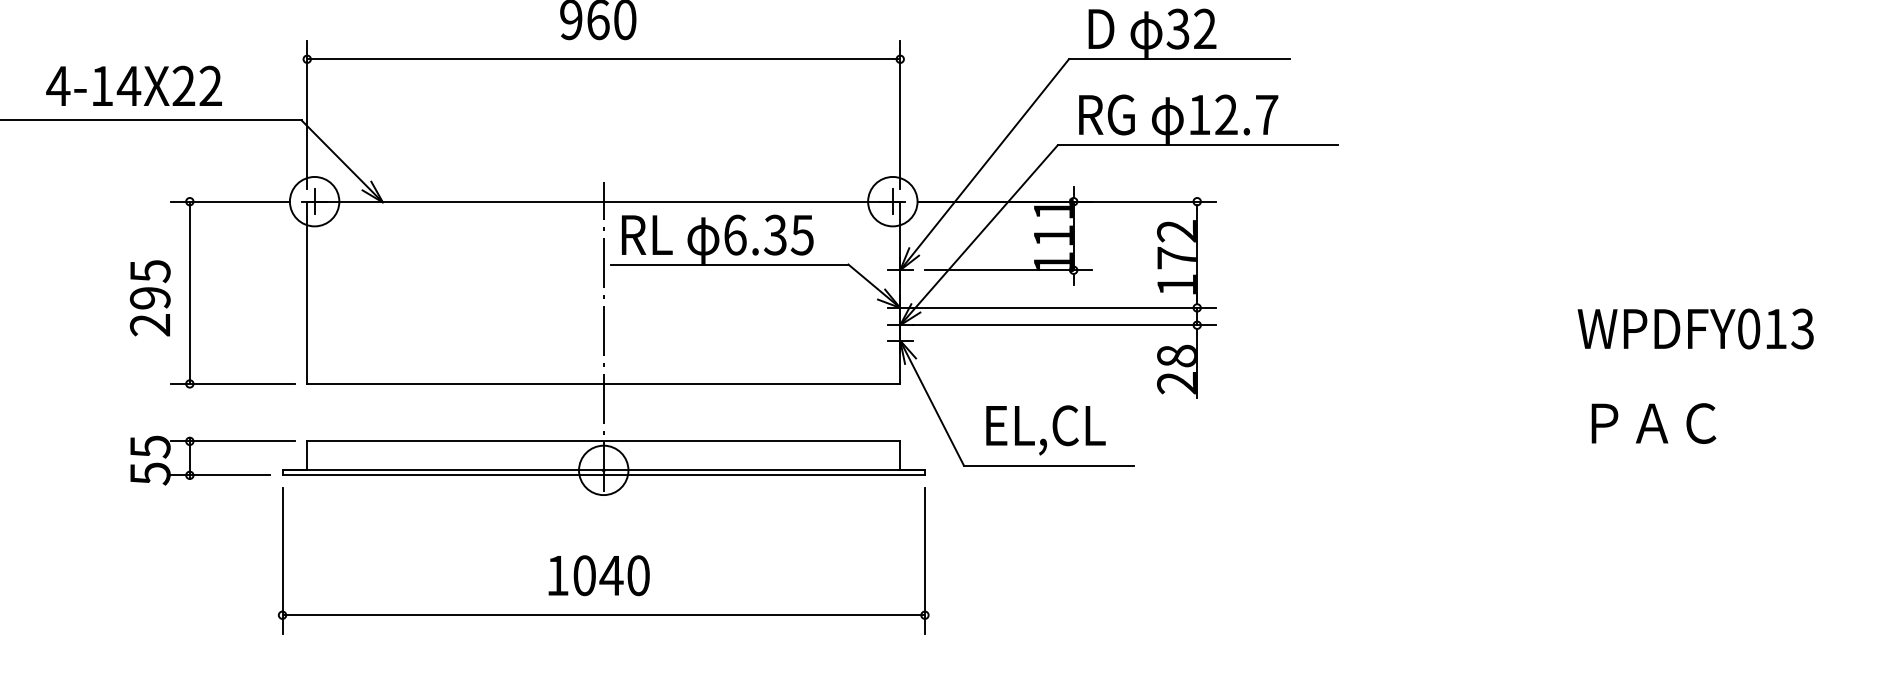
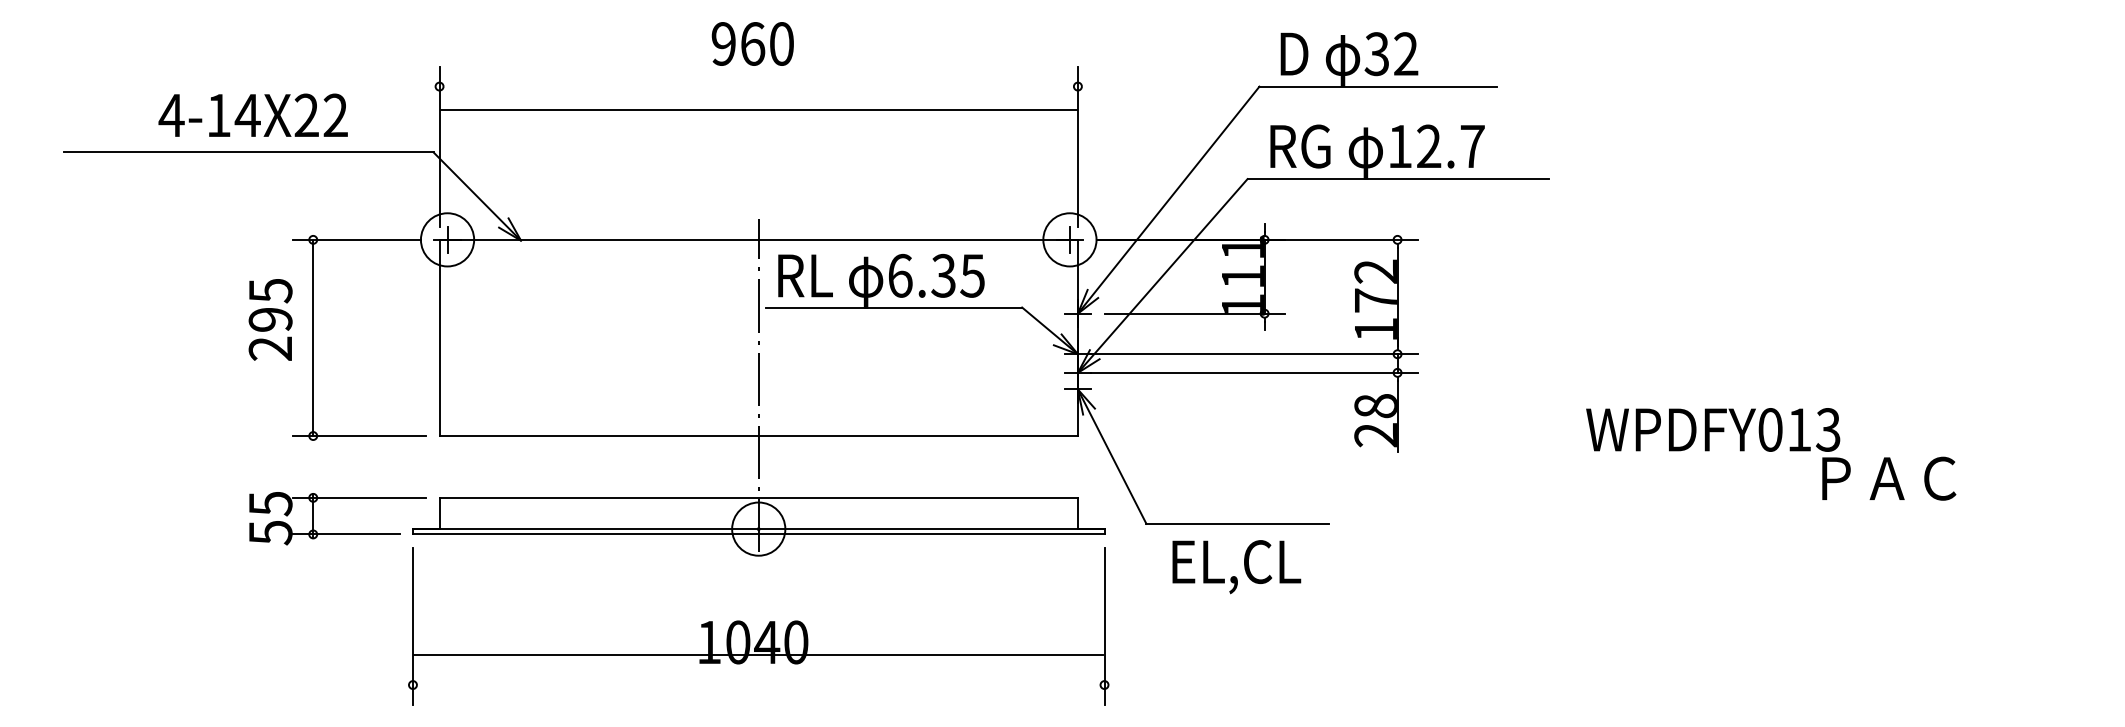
line: (603, 59) -> (758, 109), moved
text: (150, 297) -> (270, 319), moved
text: (1696, 328) -> (1713, 429), moved
text: (1045, 430) -> (1236, 567), moved
line: (603, 615) -> (758, 655), moved

